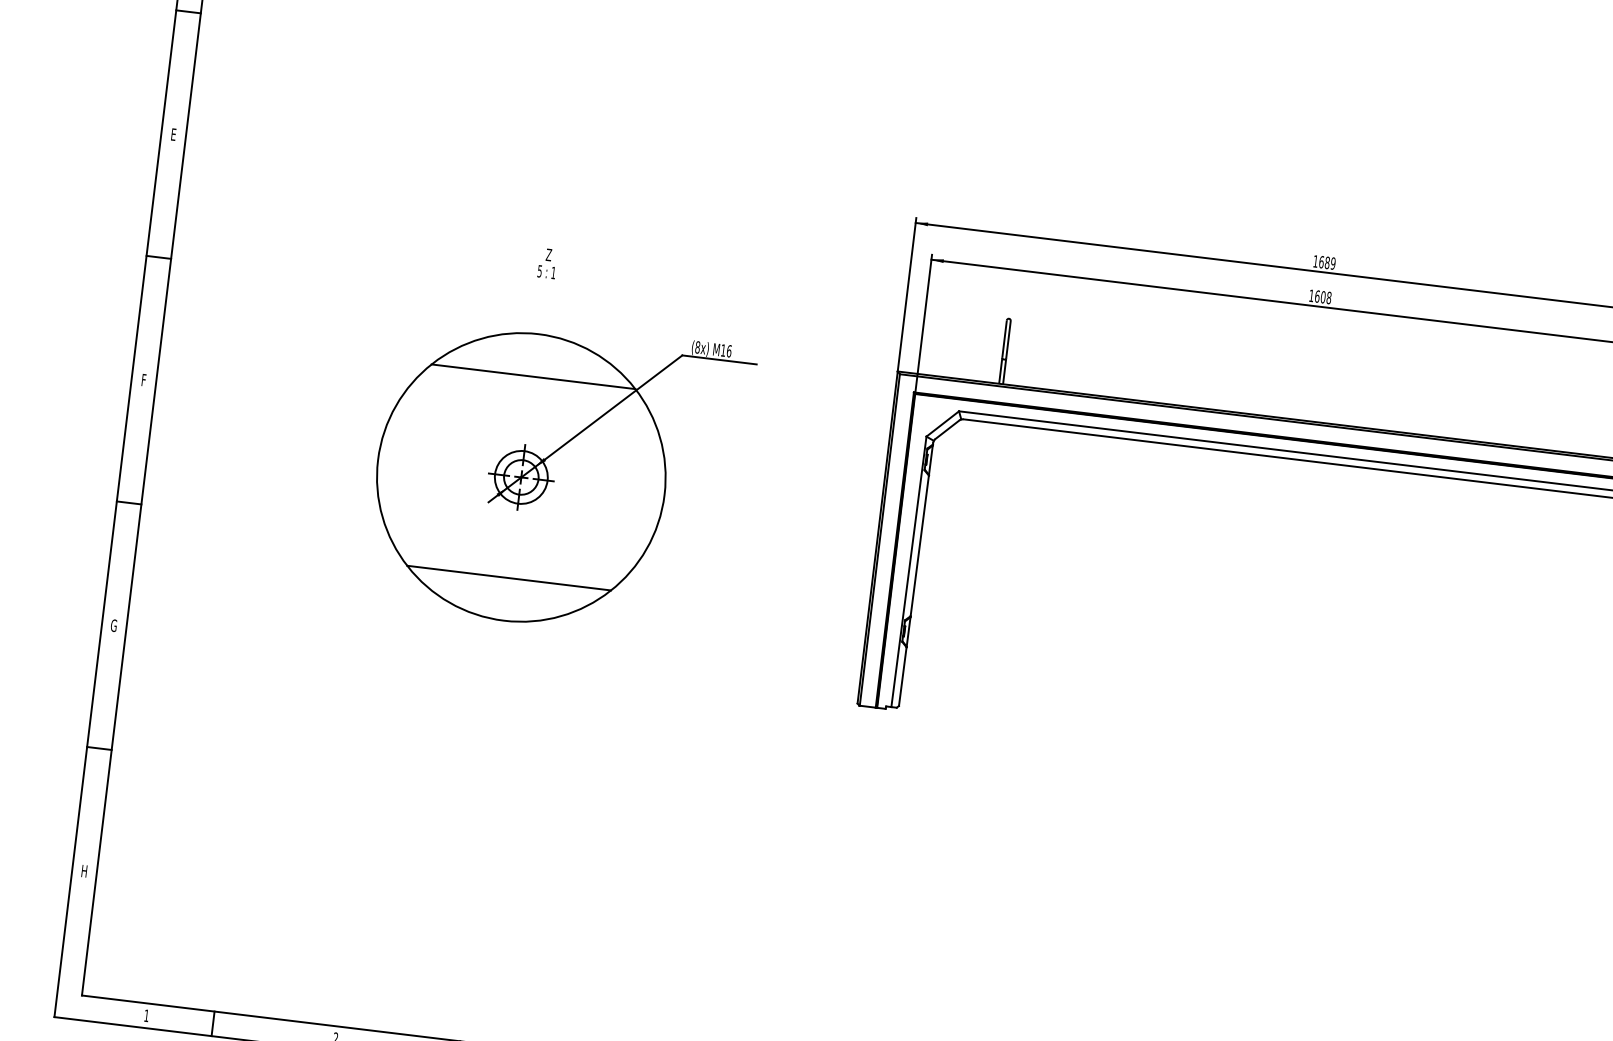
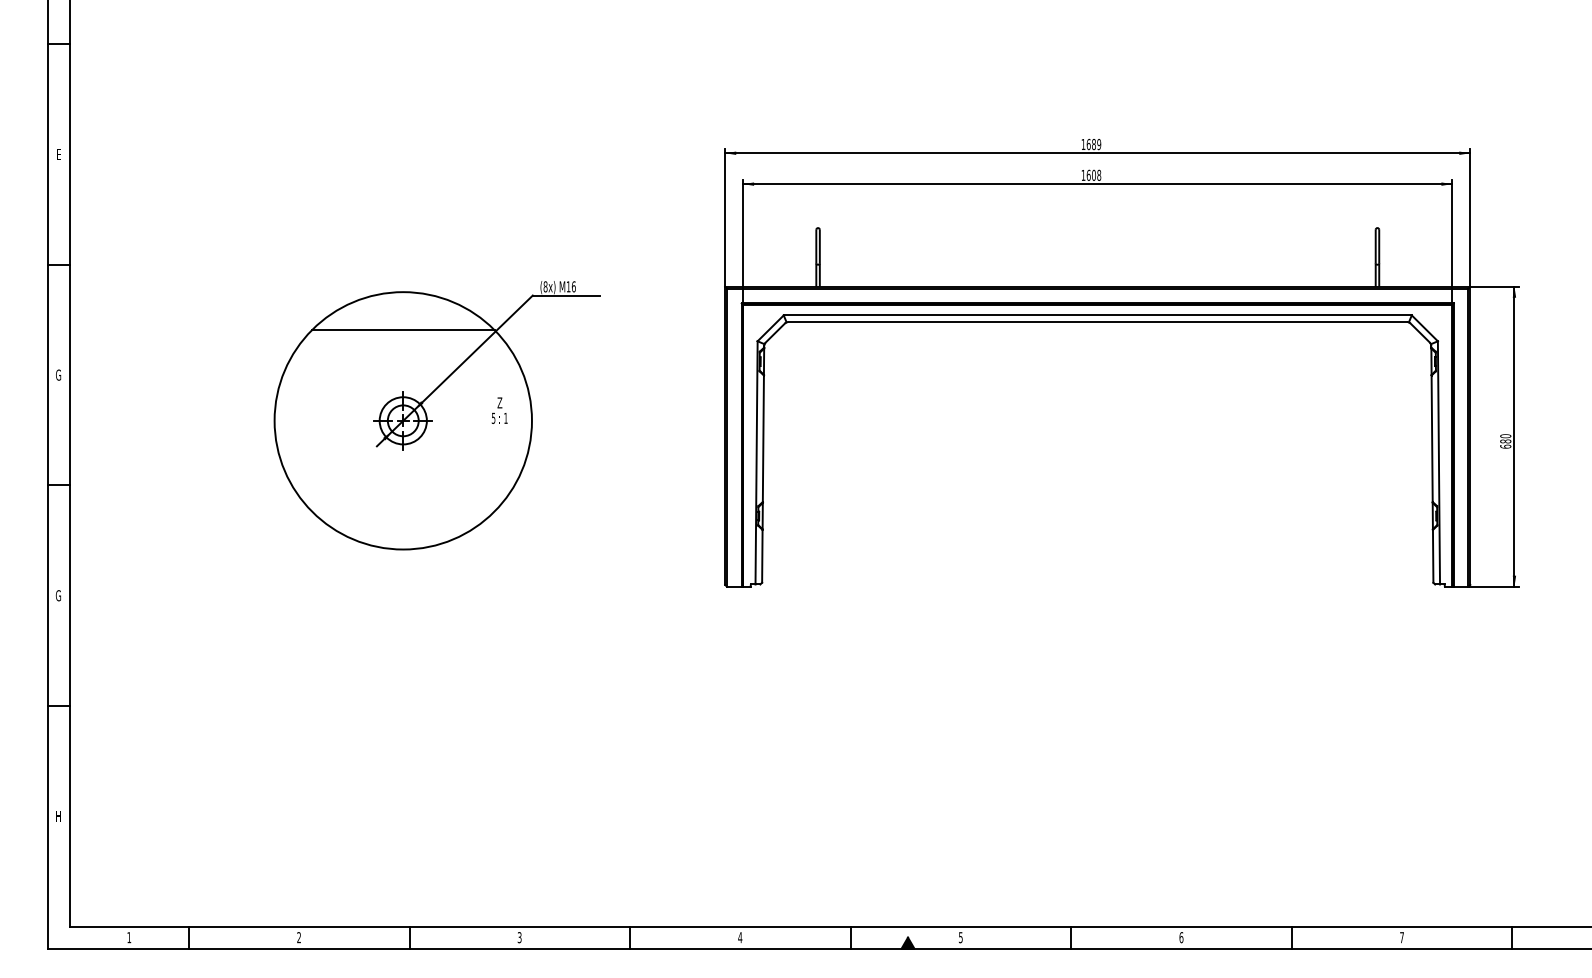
text: (547, 263) -> (499, 410), moved
text: (143, 379) -> (58, 374), F -> G
line: (508, 578) -> (402, 511), removed

